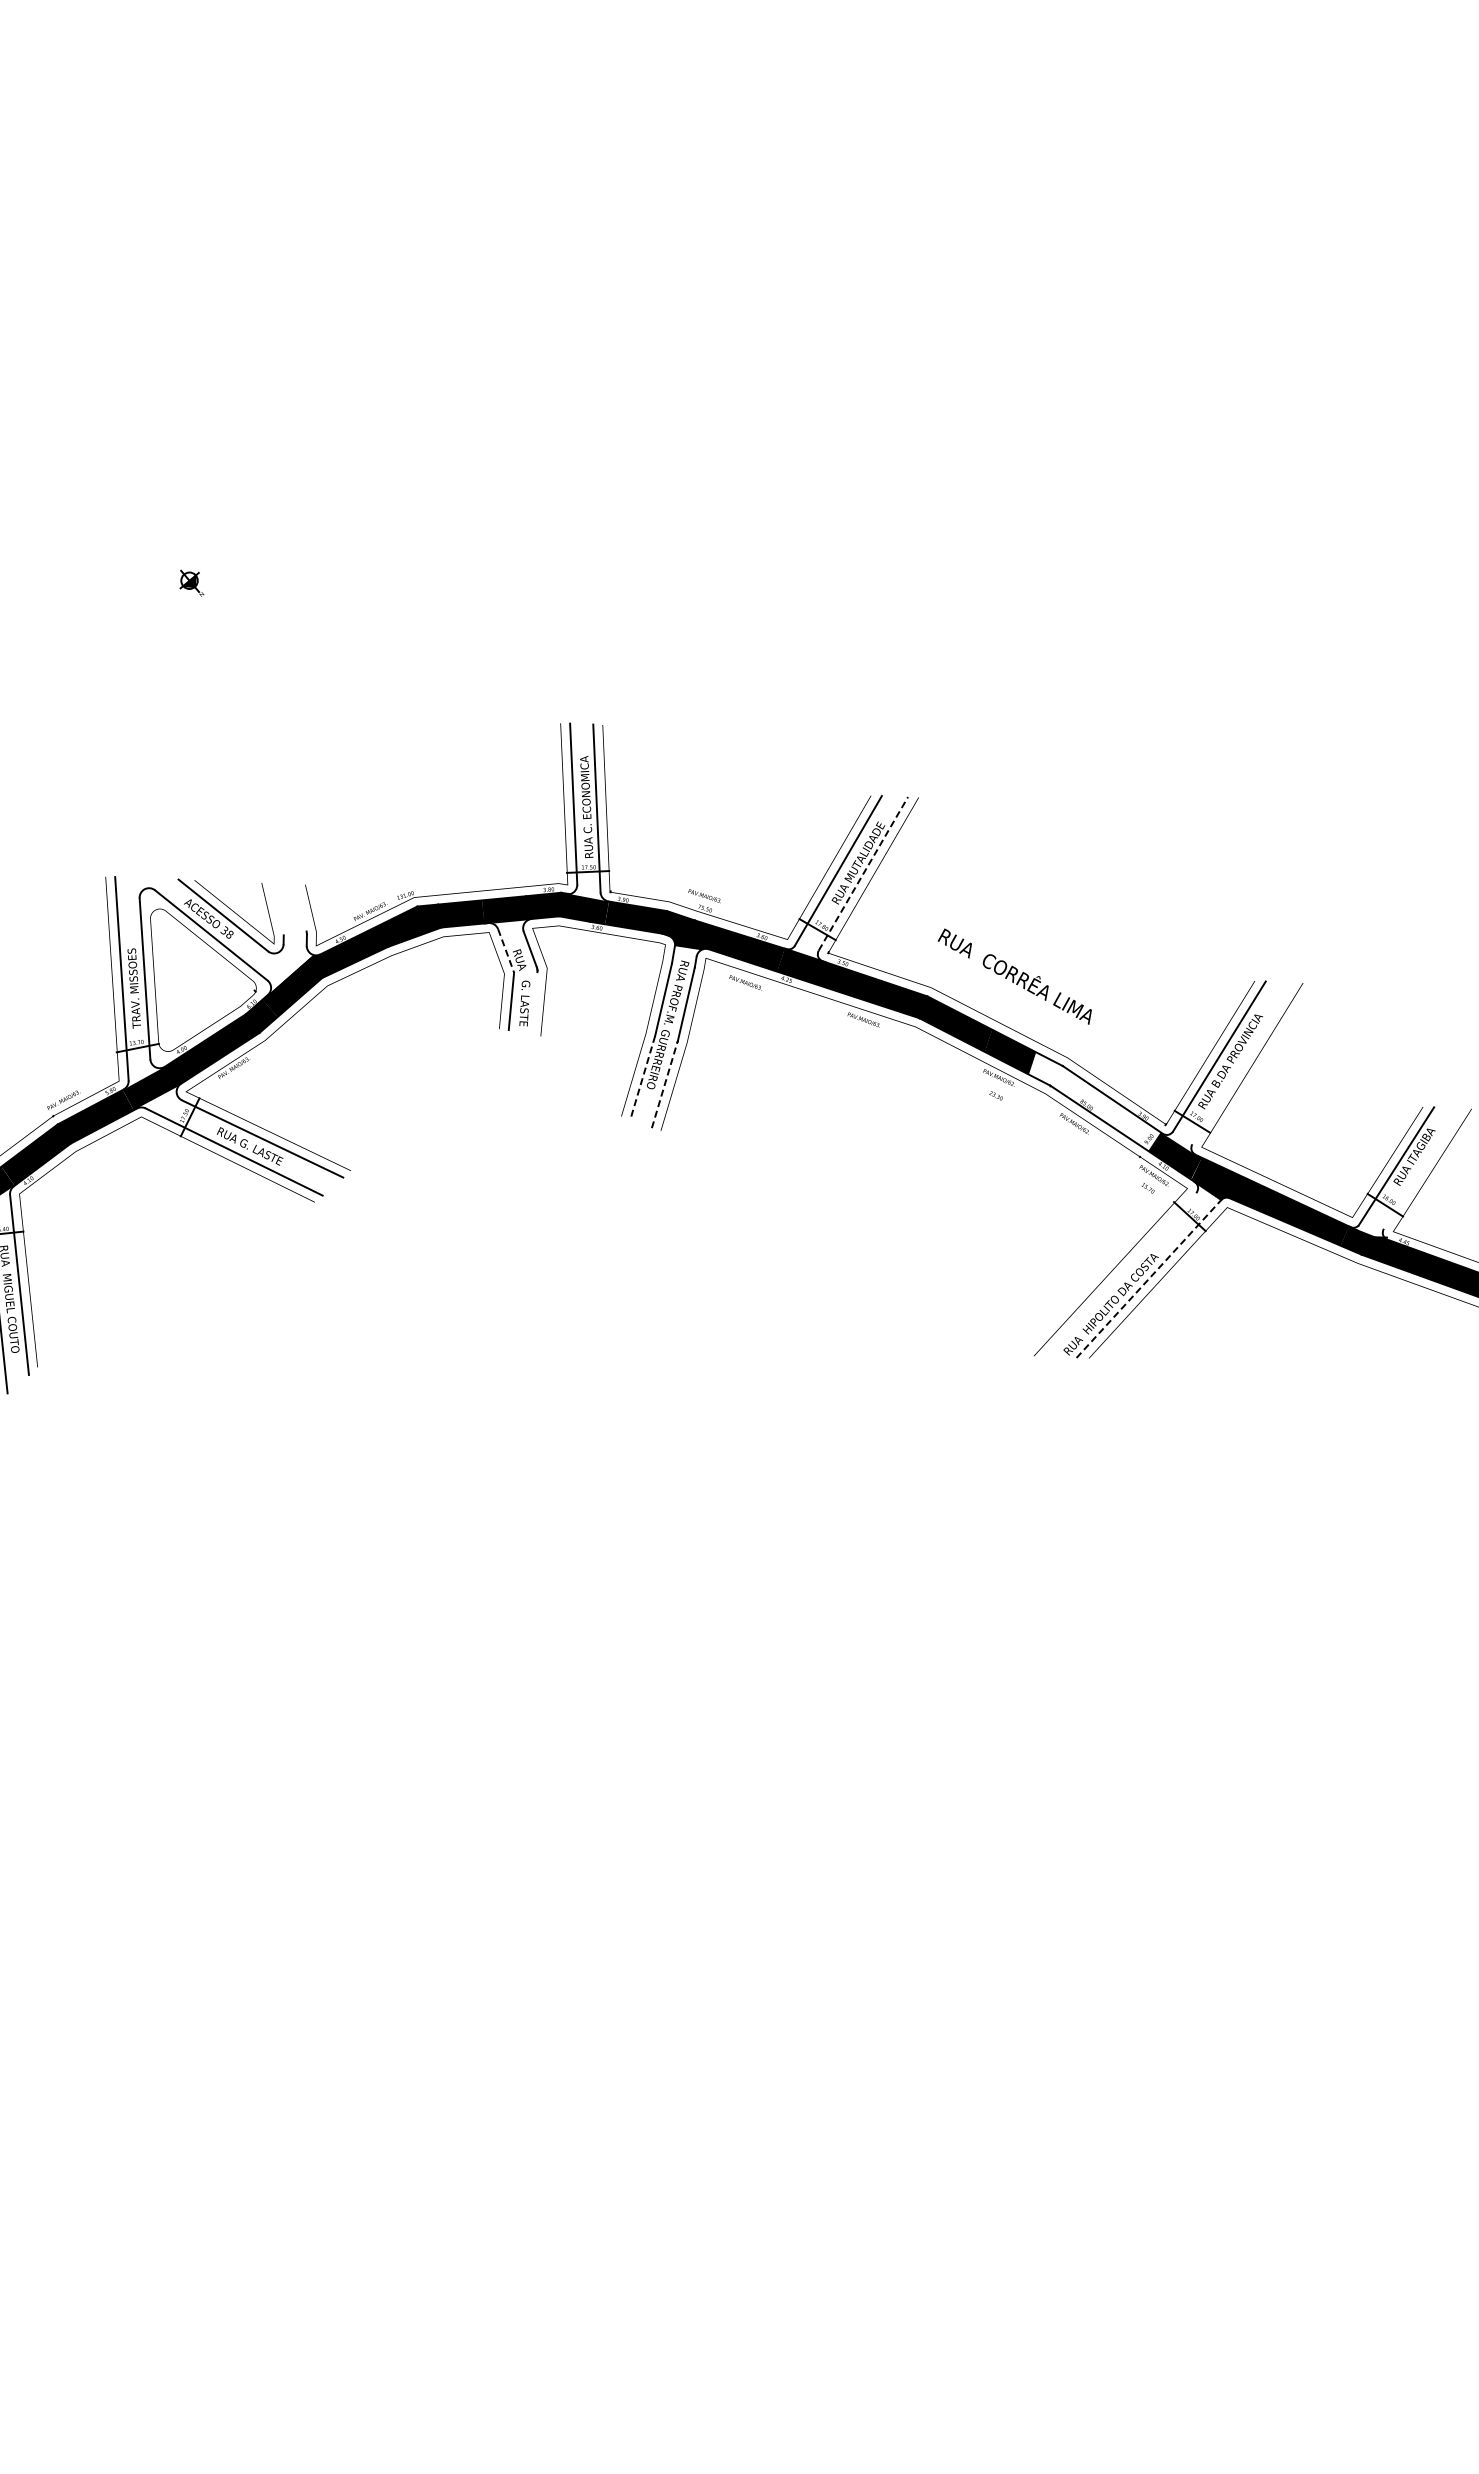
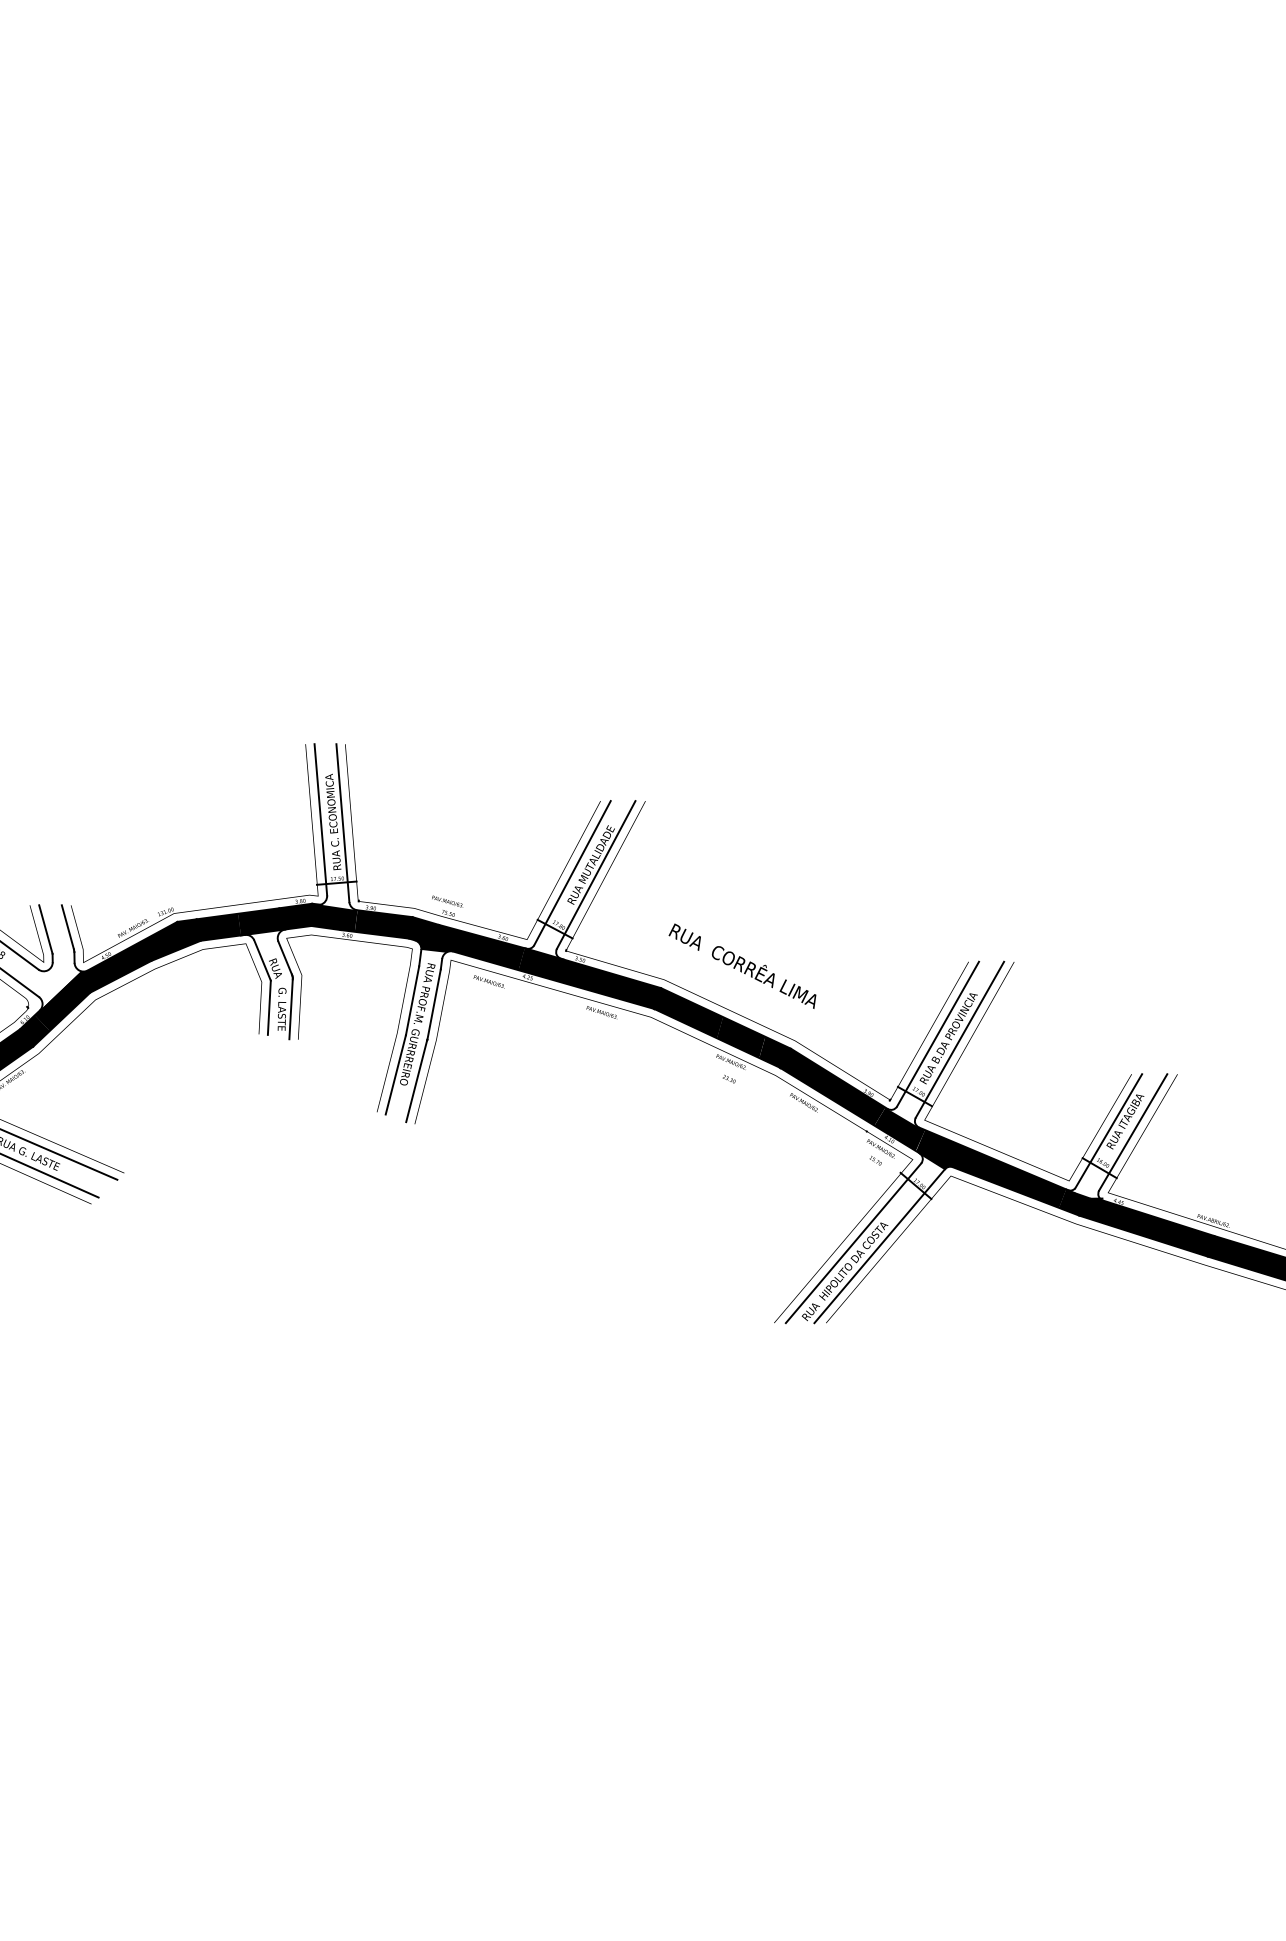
line: (863, 873) -> (596, 874), dashed -> solid
line: (300, 907) -> (67, 927), added
line: (277, 909) -> (45, 929), added
line: (506, 951) -> (262, 961), dashed -> solid
line: (534, 1003) -> (291, 1008), added
line: (1242, 1063) -> (960, 1039), added
line: (642, 1078) -> (395, 1075), dashed -> solid
line: (664, 1085) -> (416, 1081), dashed -> solid
fill: (1094, 1101) -> (822, 1080), added
line: (1421, 1168) -> (1132, 1132), added
line: (1121, 1274) -> (853, 1242), added
line: (1149, 1278) -> (880, 1245), dashed -> solid

